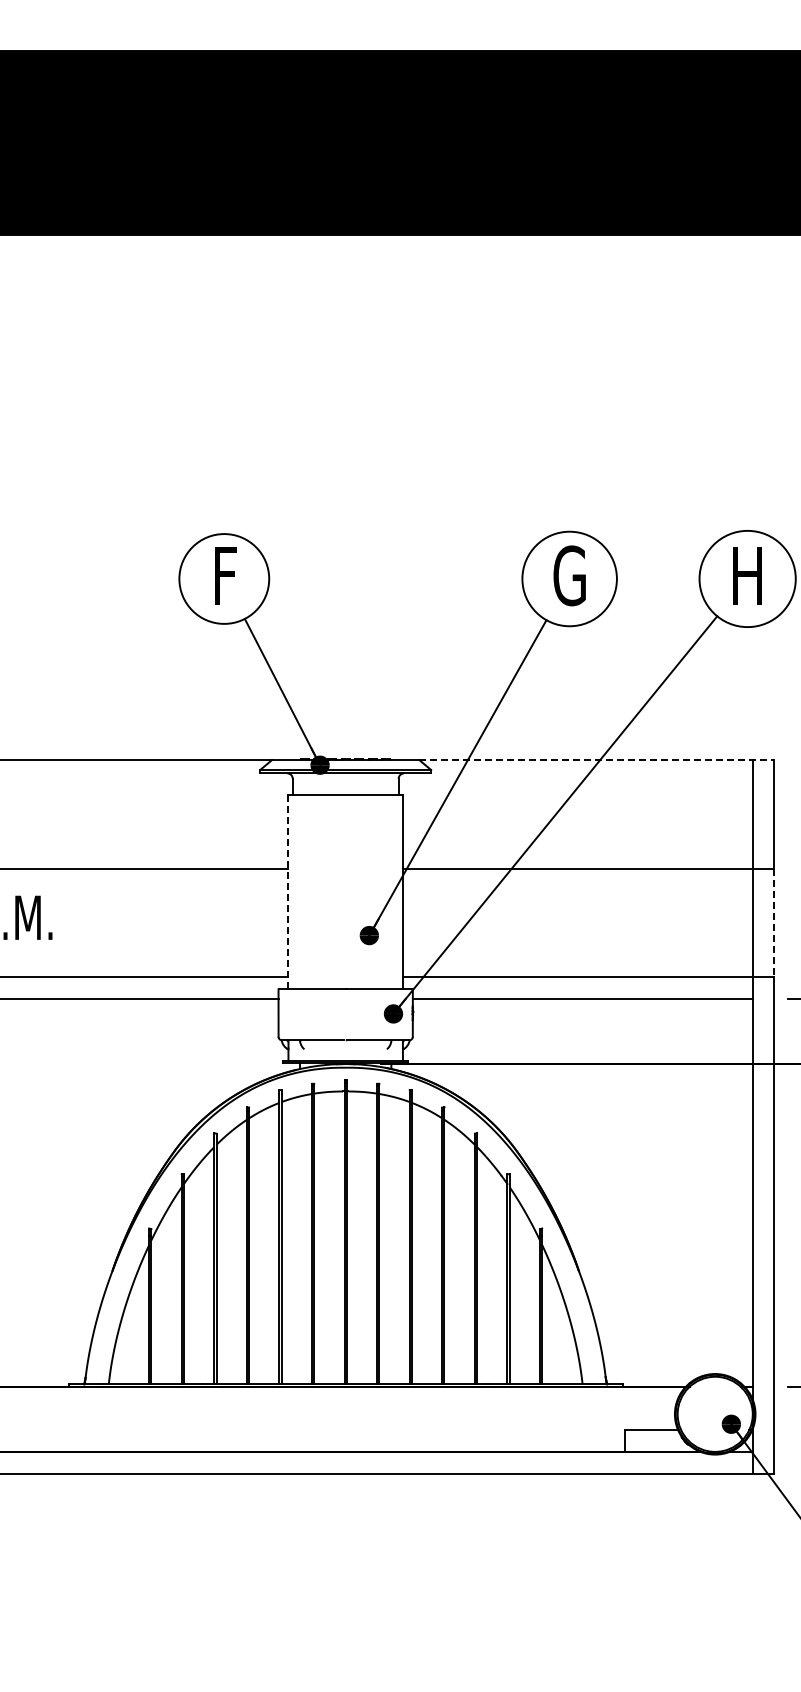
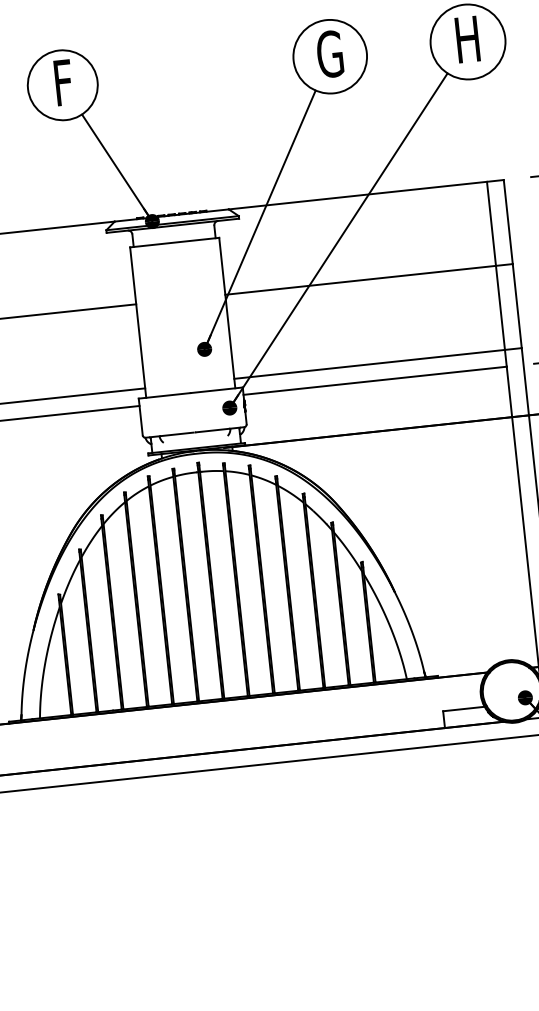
line: (596, 760) -> (366, 195), dashed -> solid
line: (288, 892) -> (138, 322), dashed -> solid
line: (774, 923) -> (517, 306), dashed -> solid

